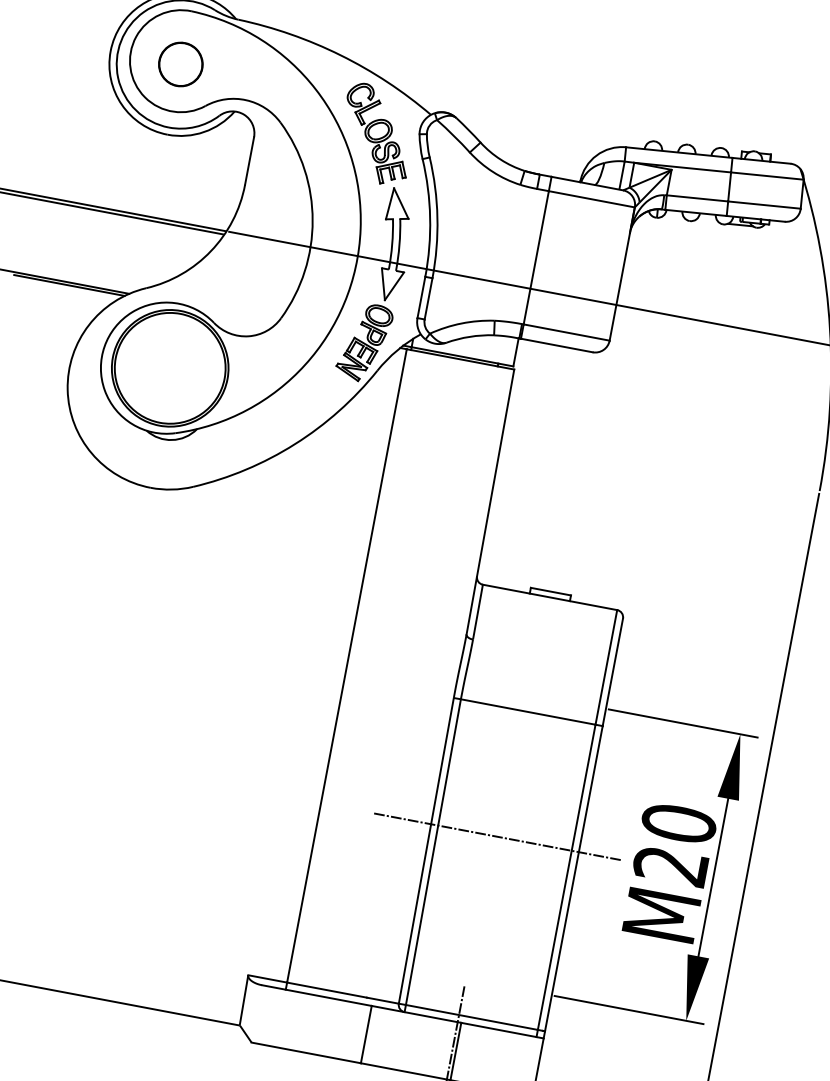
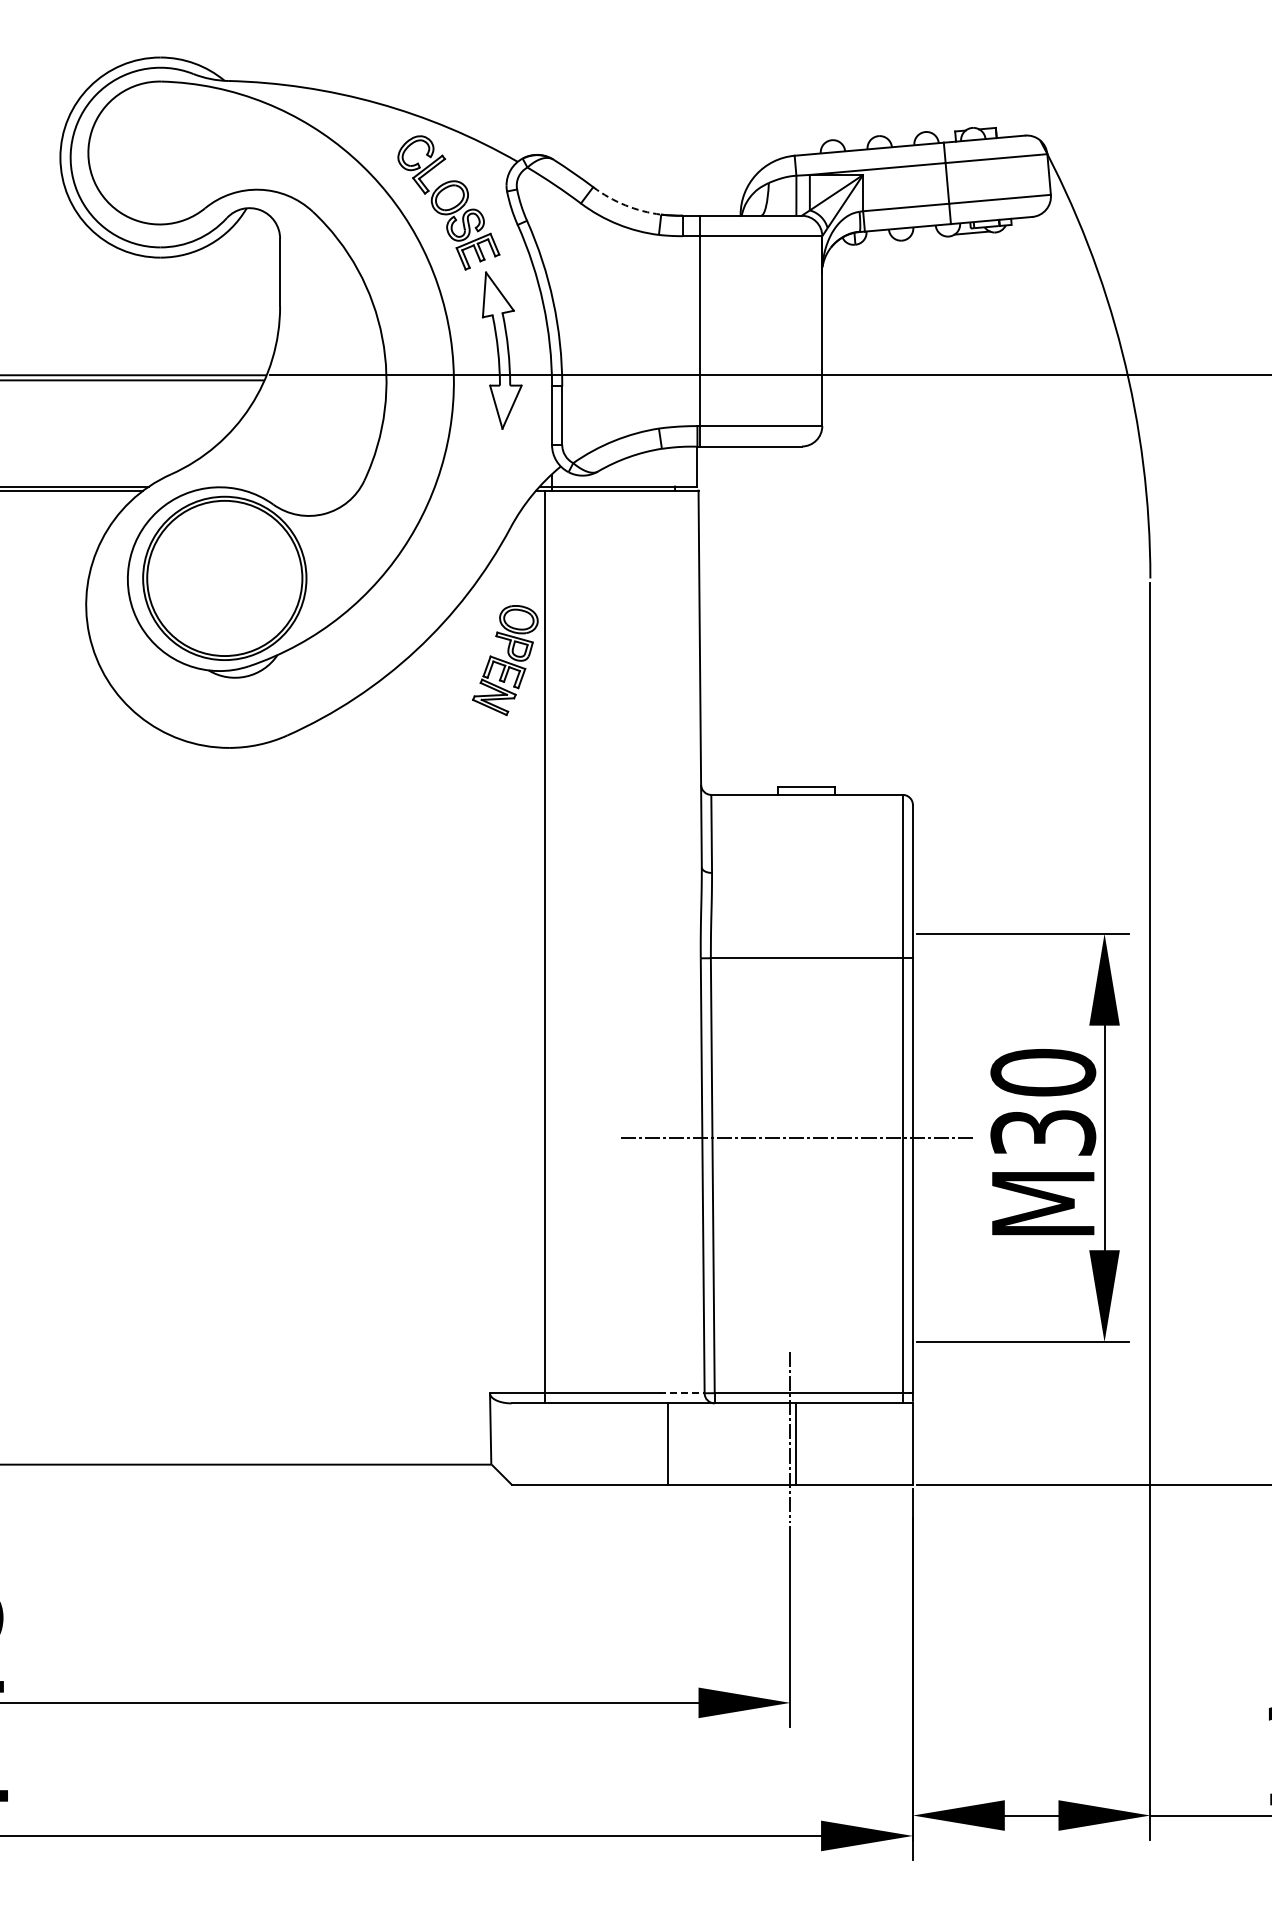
part: (180, 64) -> (160, 157), removed
arc: (500, 159) -> (625, 205), solid -> dashed
part: (364, 342) -> (505, 660), moved
text: (671, 865) -> (1043, 1132), M20 -> M30
line: (382, 1000) -> (681, 1393), solid -> dashed

